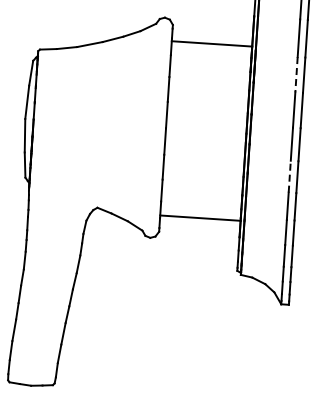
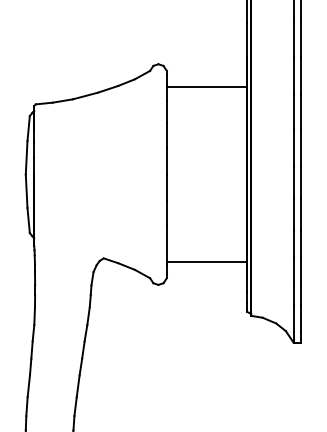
line: (296, 74) -> (293, 112), dashed -> solid
line: (289, 176) -> (293, 214), dashed -> solid

